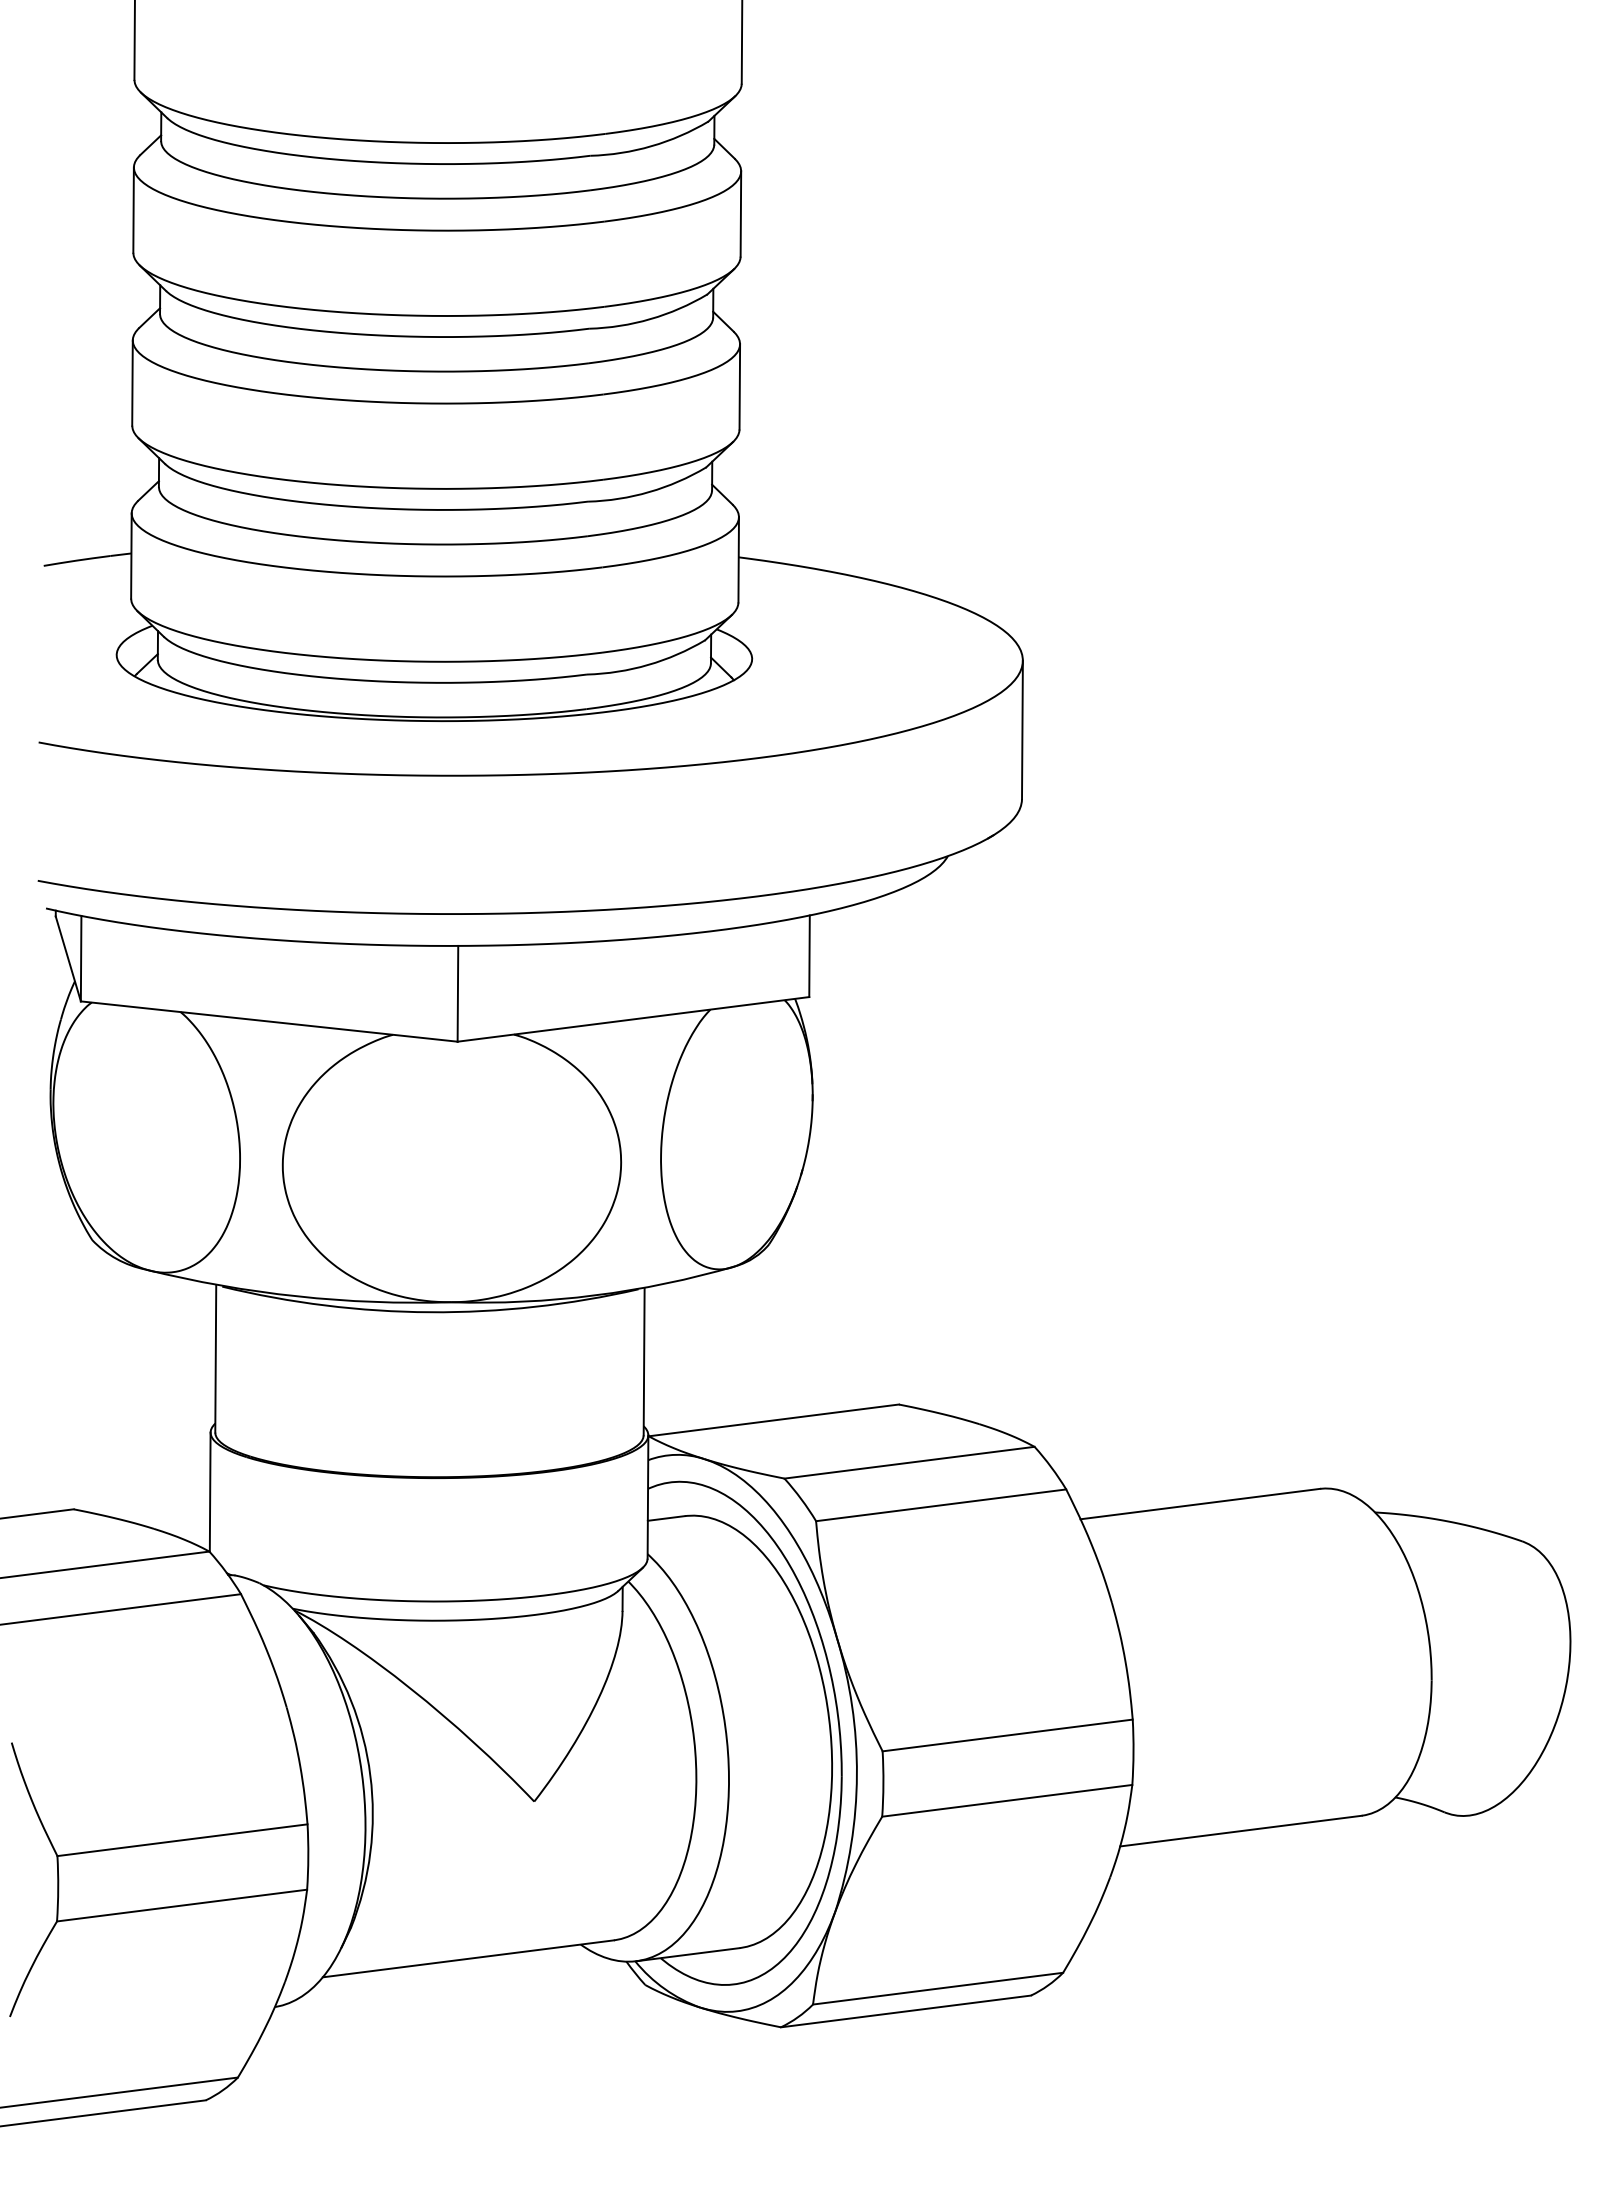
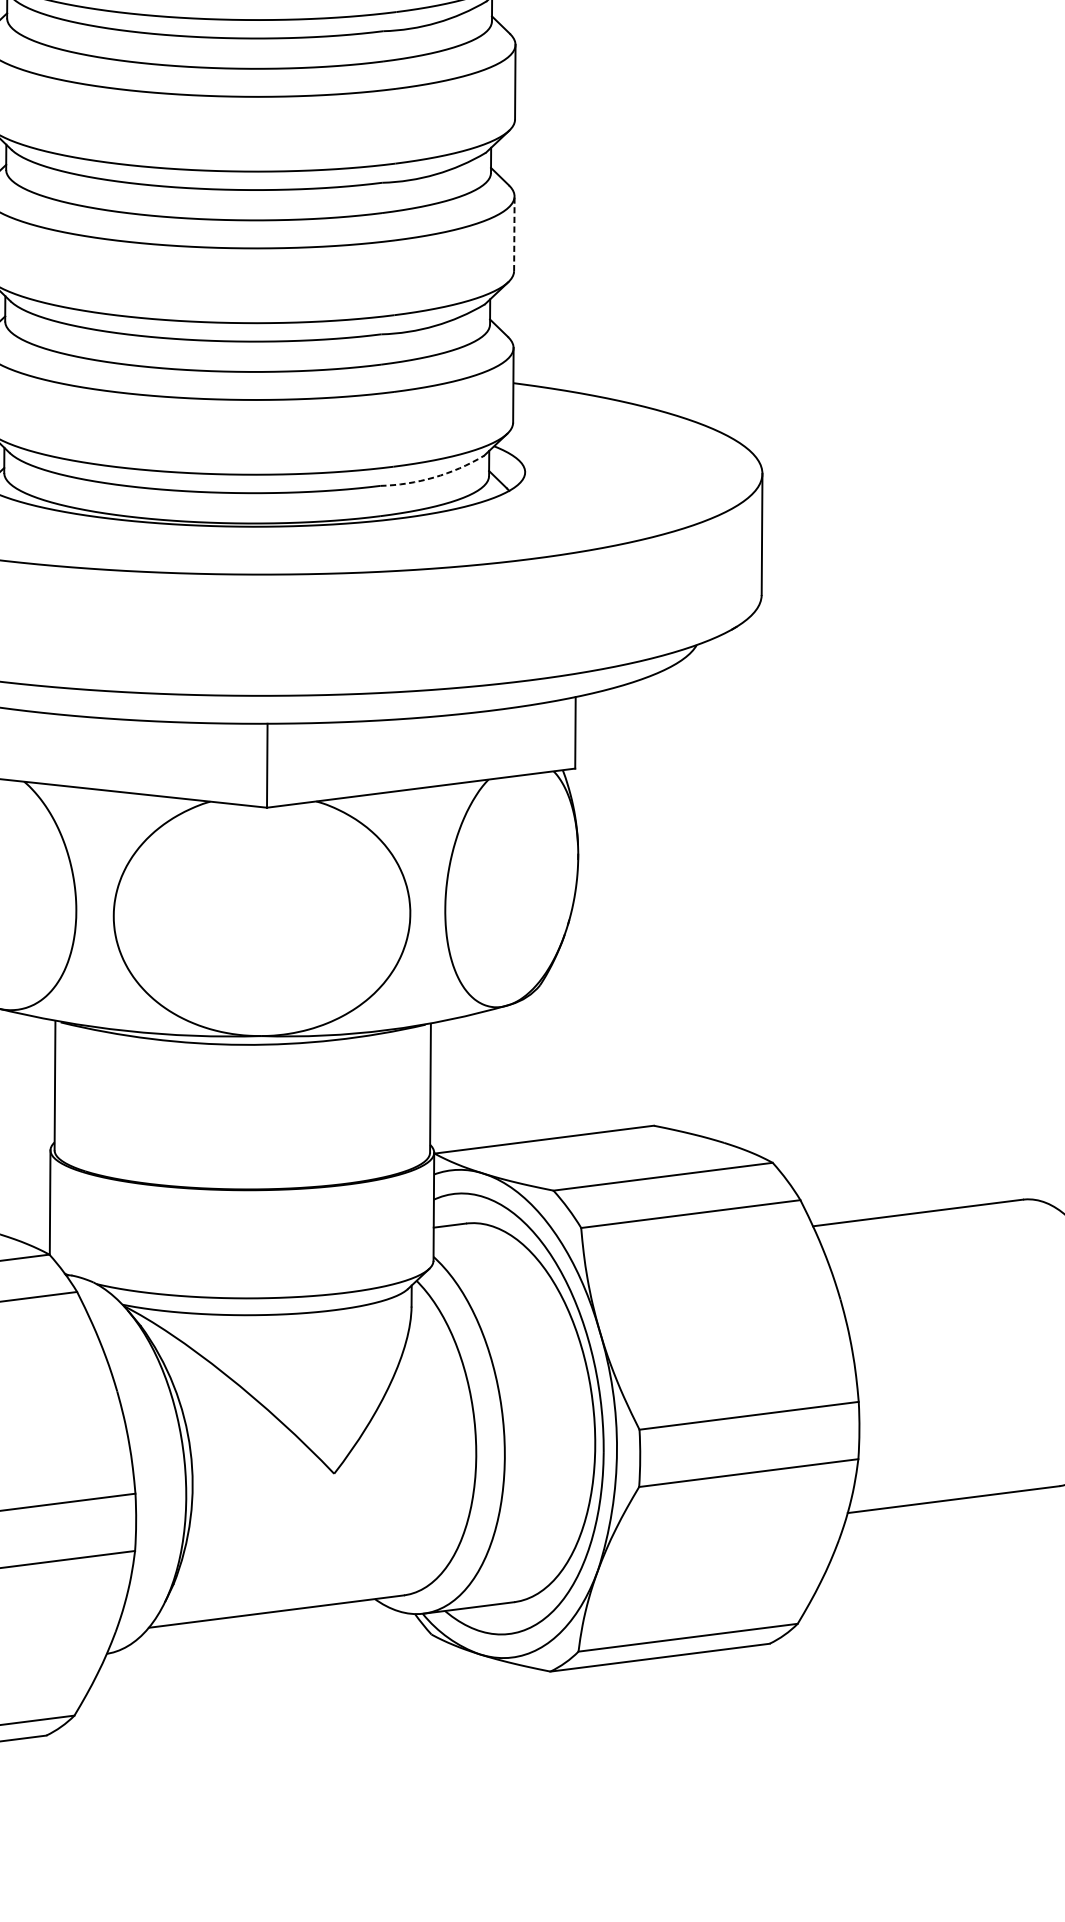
line: (739, 386) -> (514, 233), solid -> dashed
arc: (648, 664) -> (434, 477), solid -> dashed

